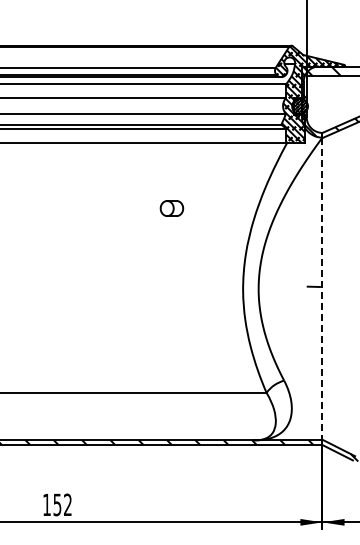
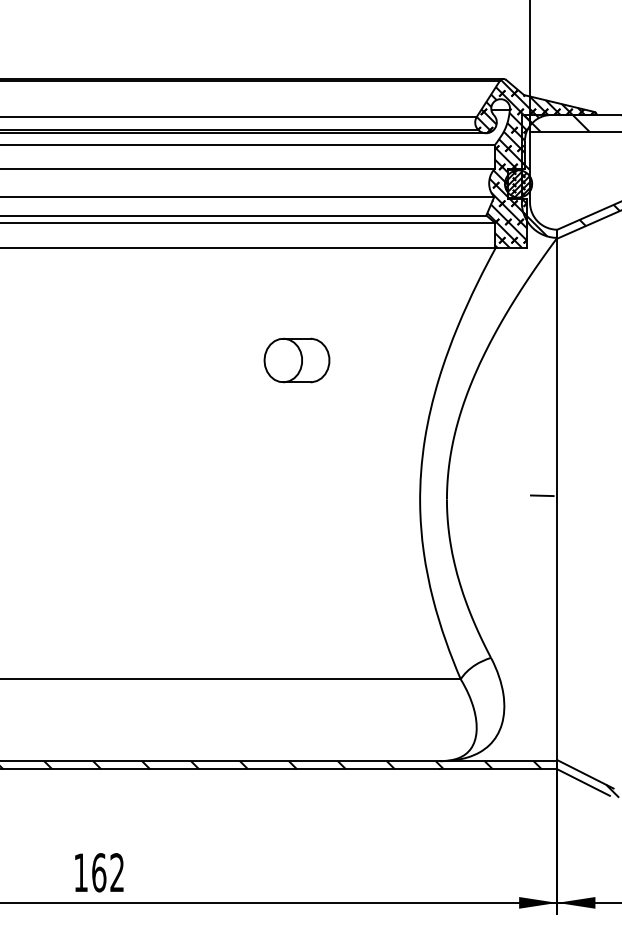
part: (171, 208) -> (296, 360), size x1.67
line: (322, 288) -> (557, 498), dashed -> solid
text: (57, 504) -> (99, 872), 152 -> 162

